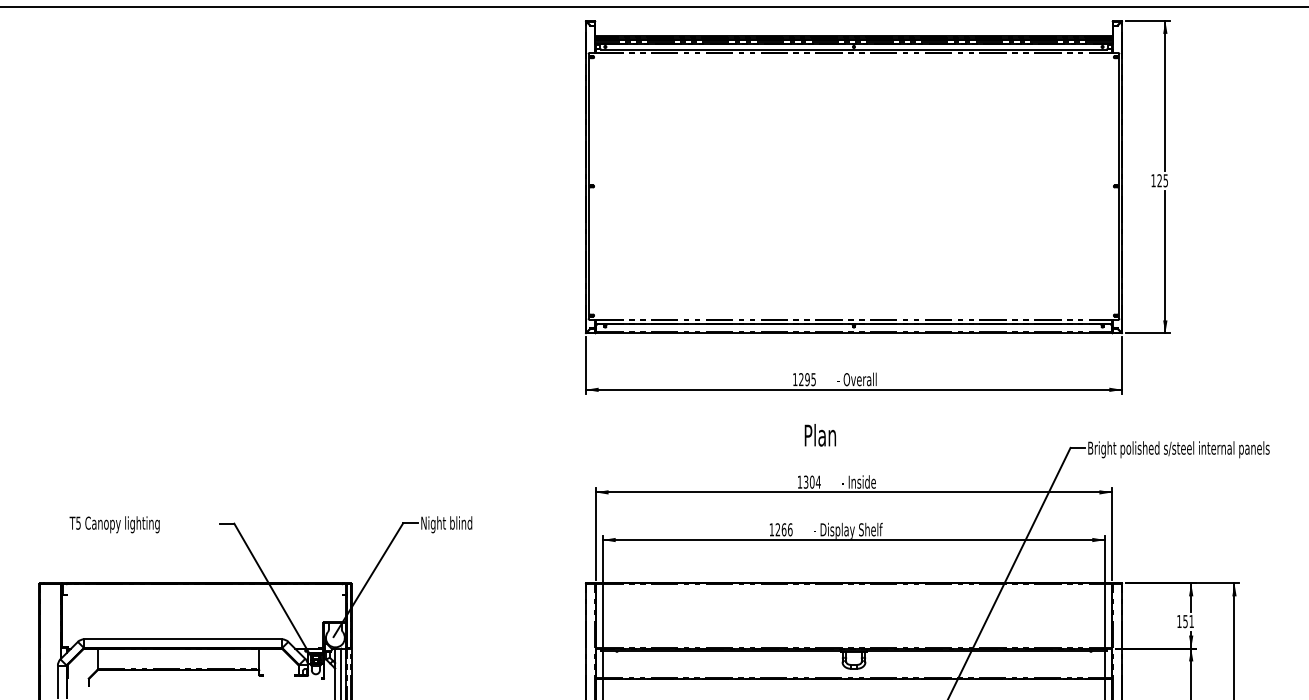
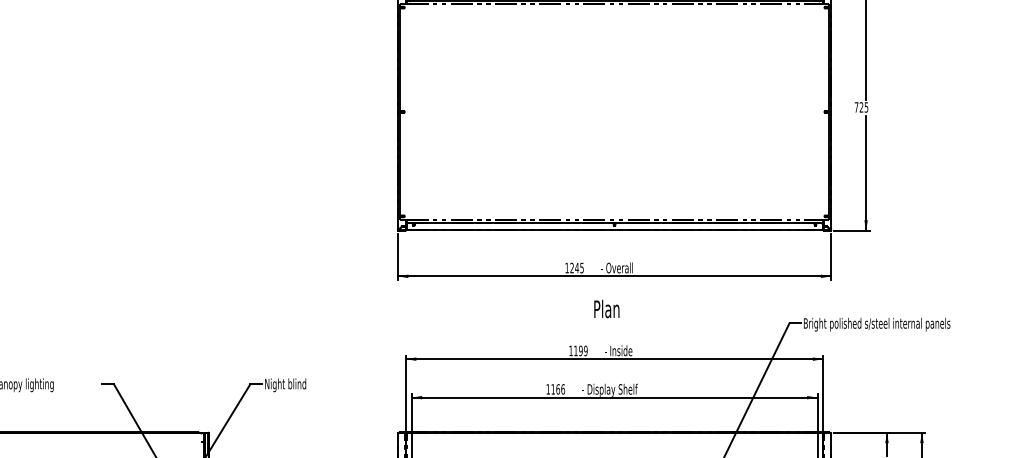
text: (1153, 180) -> (856, 107), 125 -> 725
text: (807, 379) -> (577, 267), 1295 -> 1245
text: (819, 435) -> (606, 309), moved
text: (811, 481) -> (580, 350), 1304 -> 1199
text: (777, 529) -> (552, 389), 1266 -> 1166

